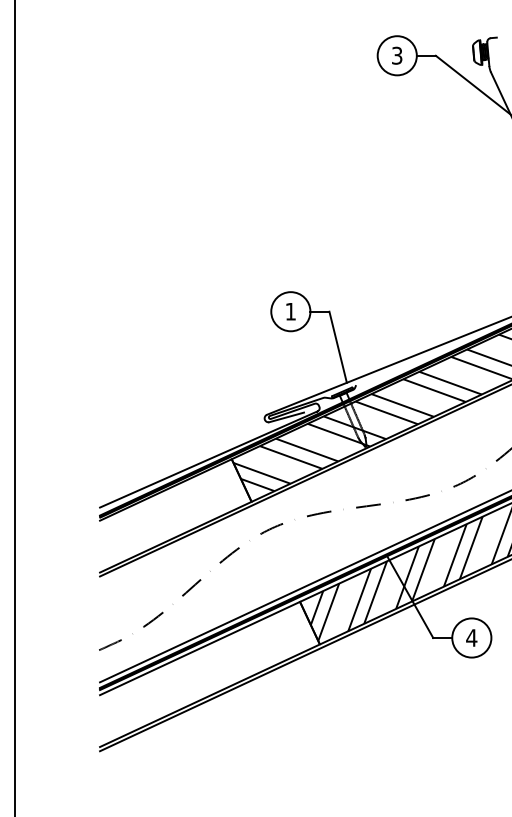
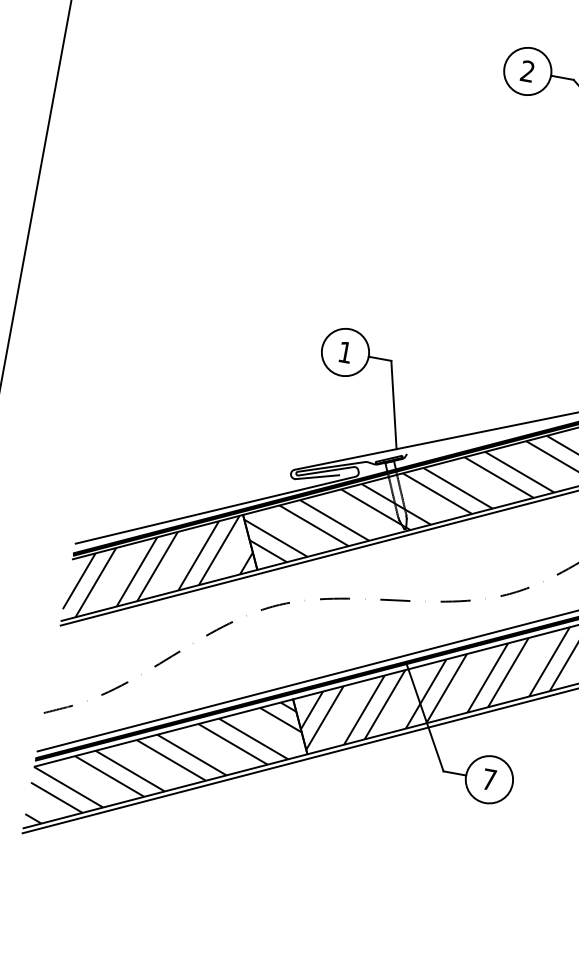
text: (397, 55) -> (528, 71), 3 -> 2
hatch: (172, 513) -> (160, 566), added
text: (471, 637) -> (489, 779), 4 -> 7
hatch: (205, 673) -> (165, 763), added

